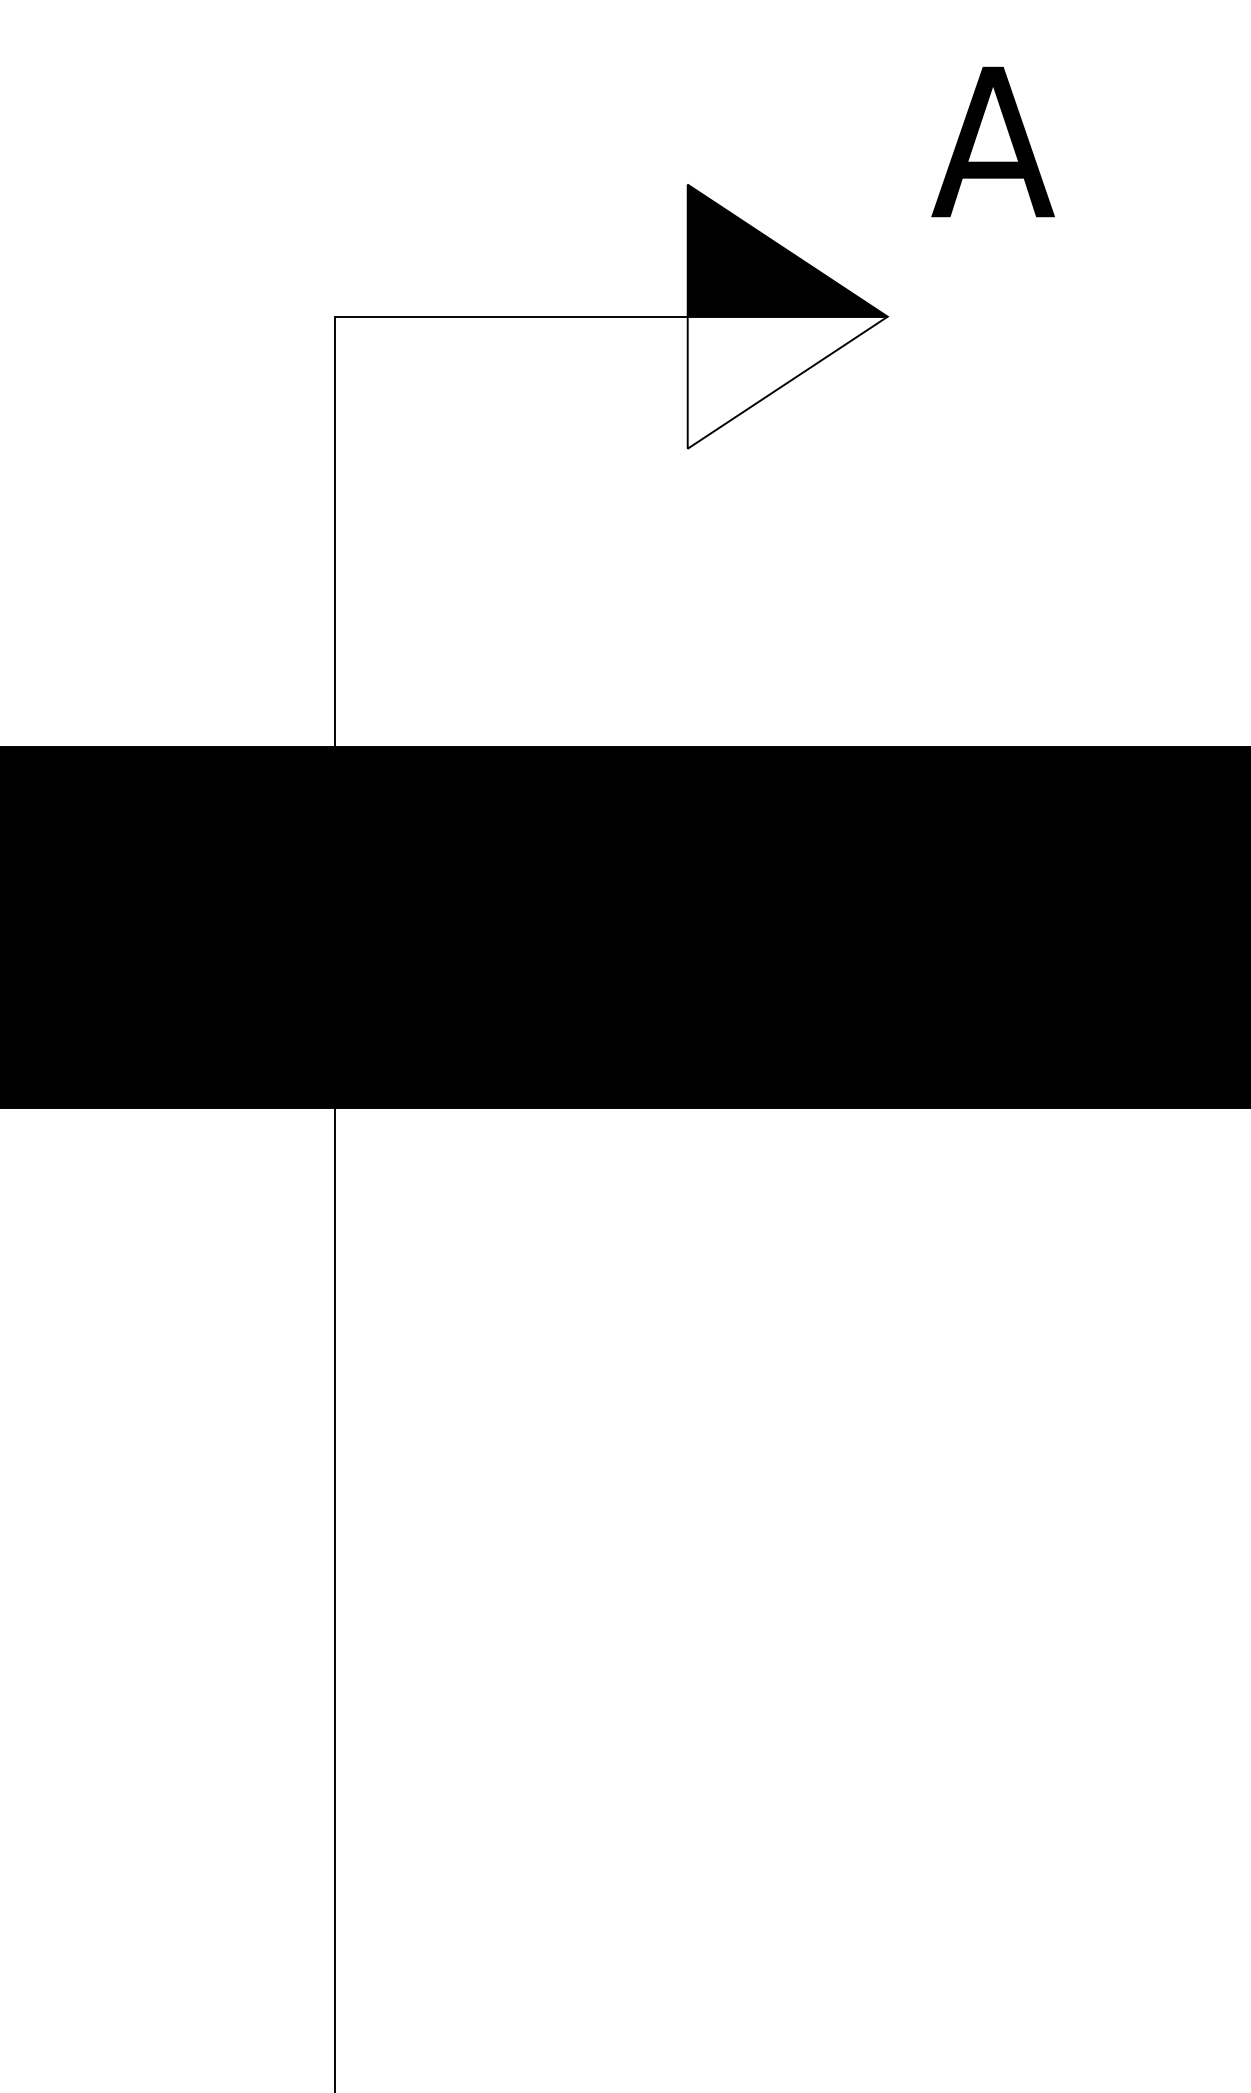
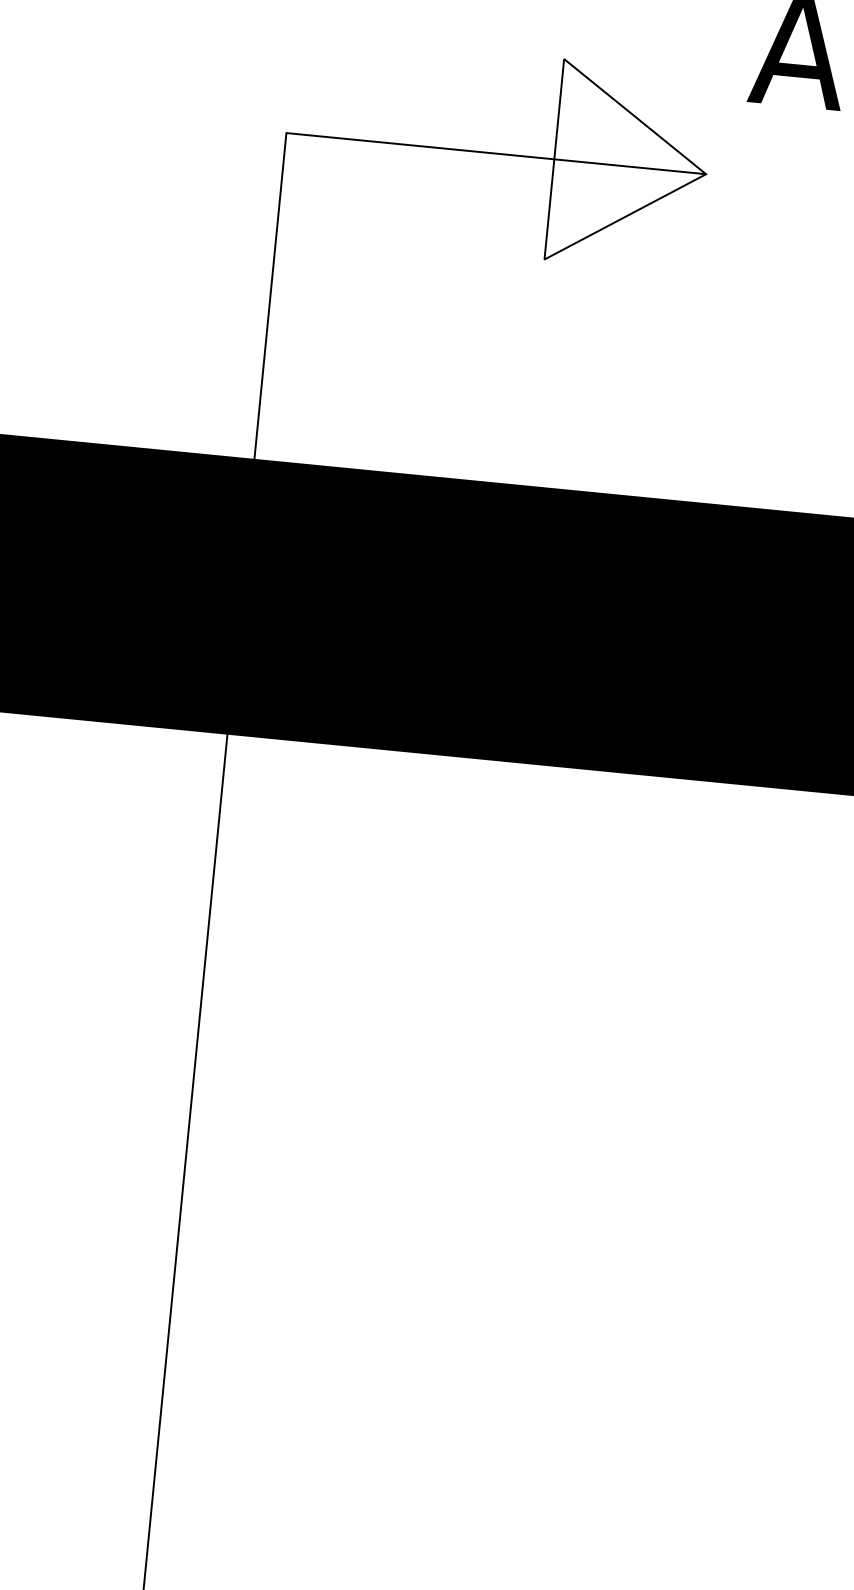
fill: (787, 250) -> (634, 116), removed

